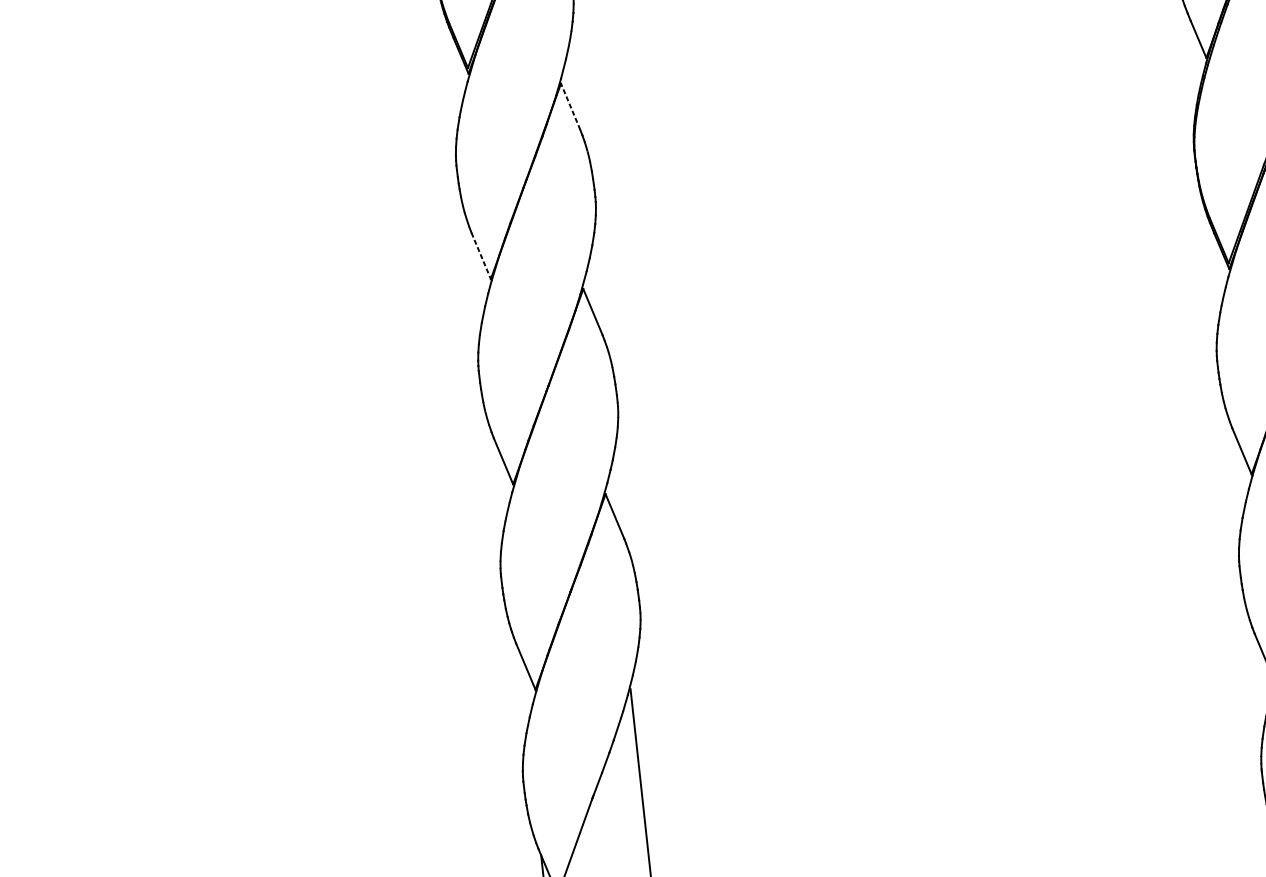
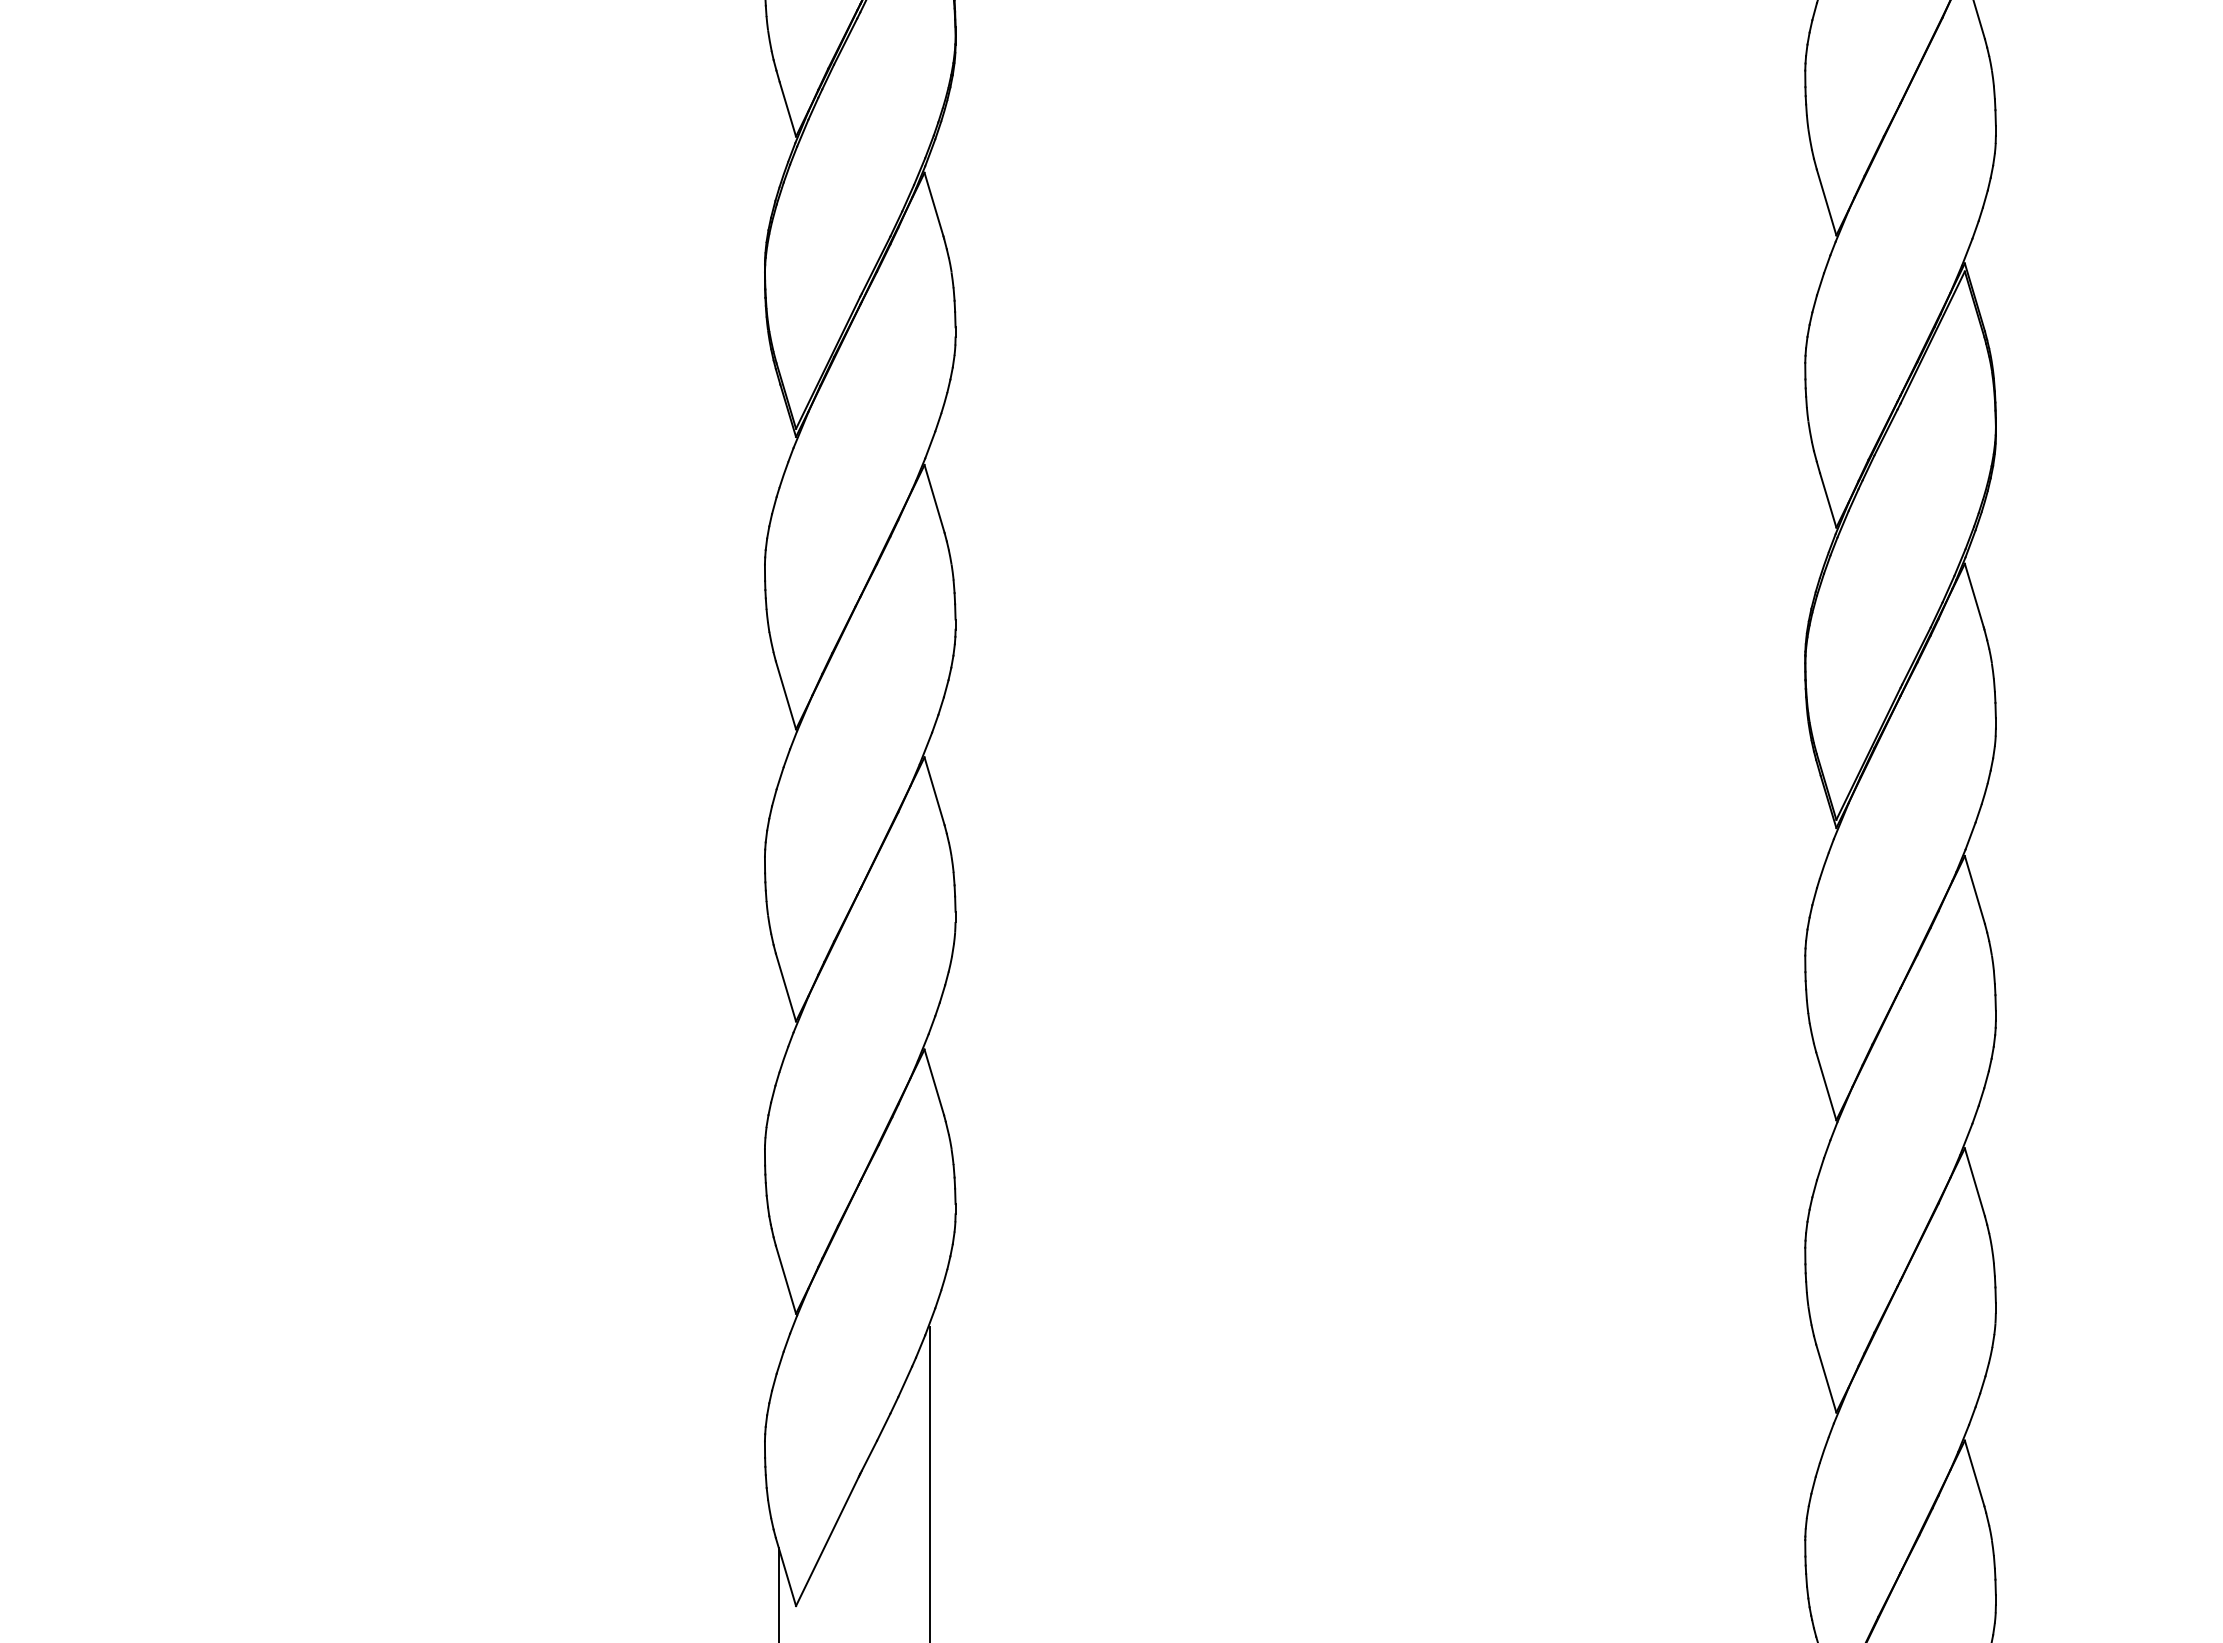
line: (570, 106) -> (934, 498), dashed -> solid
line: (481, 256) -> (786, 695), dashed -> solid

